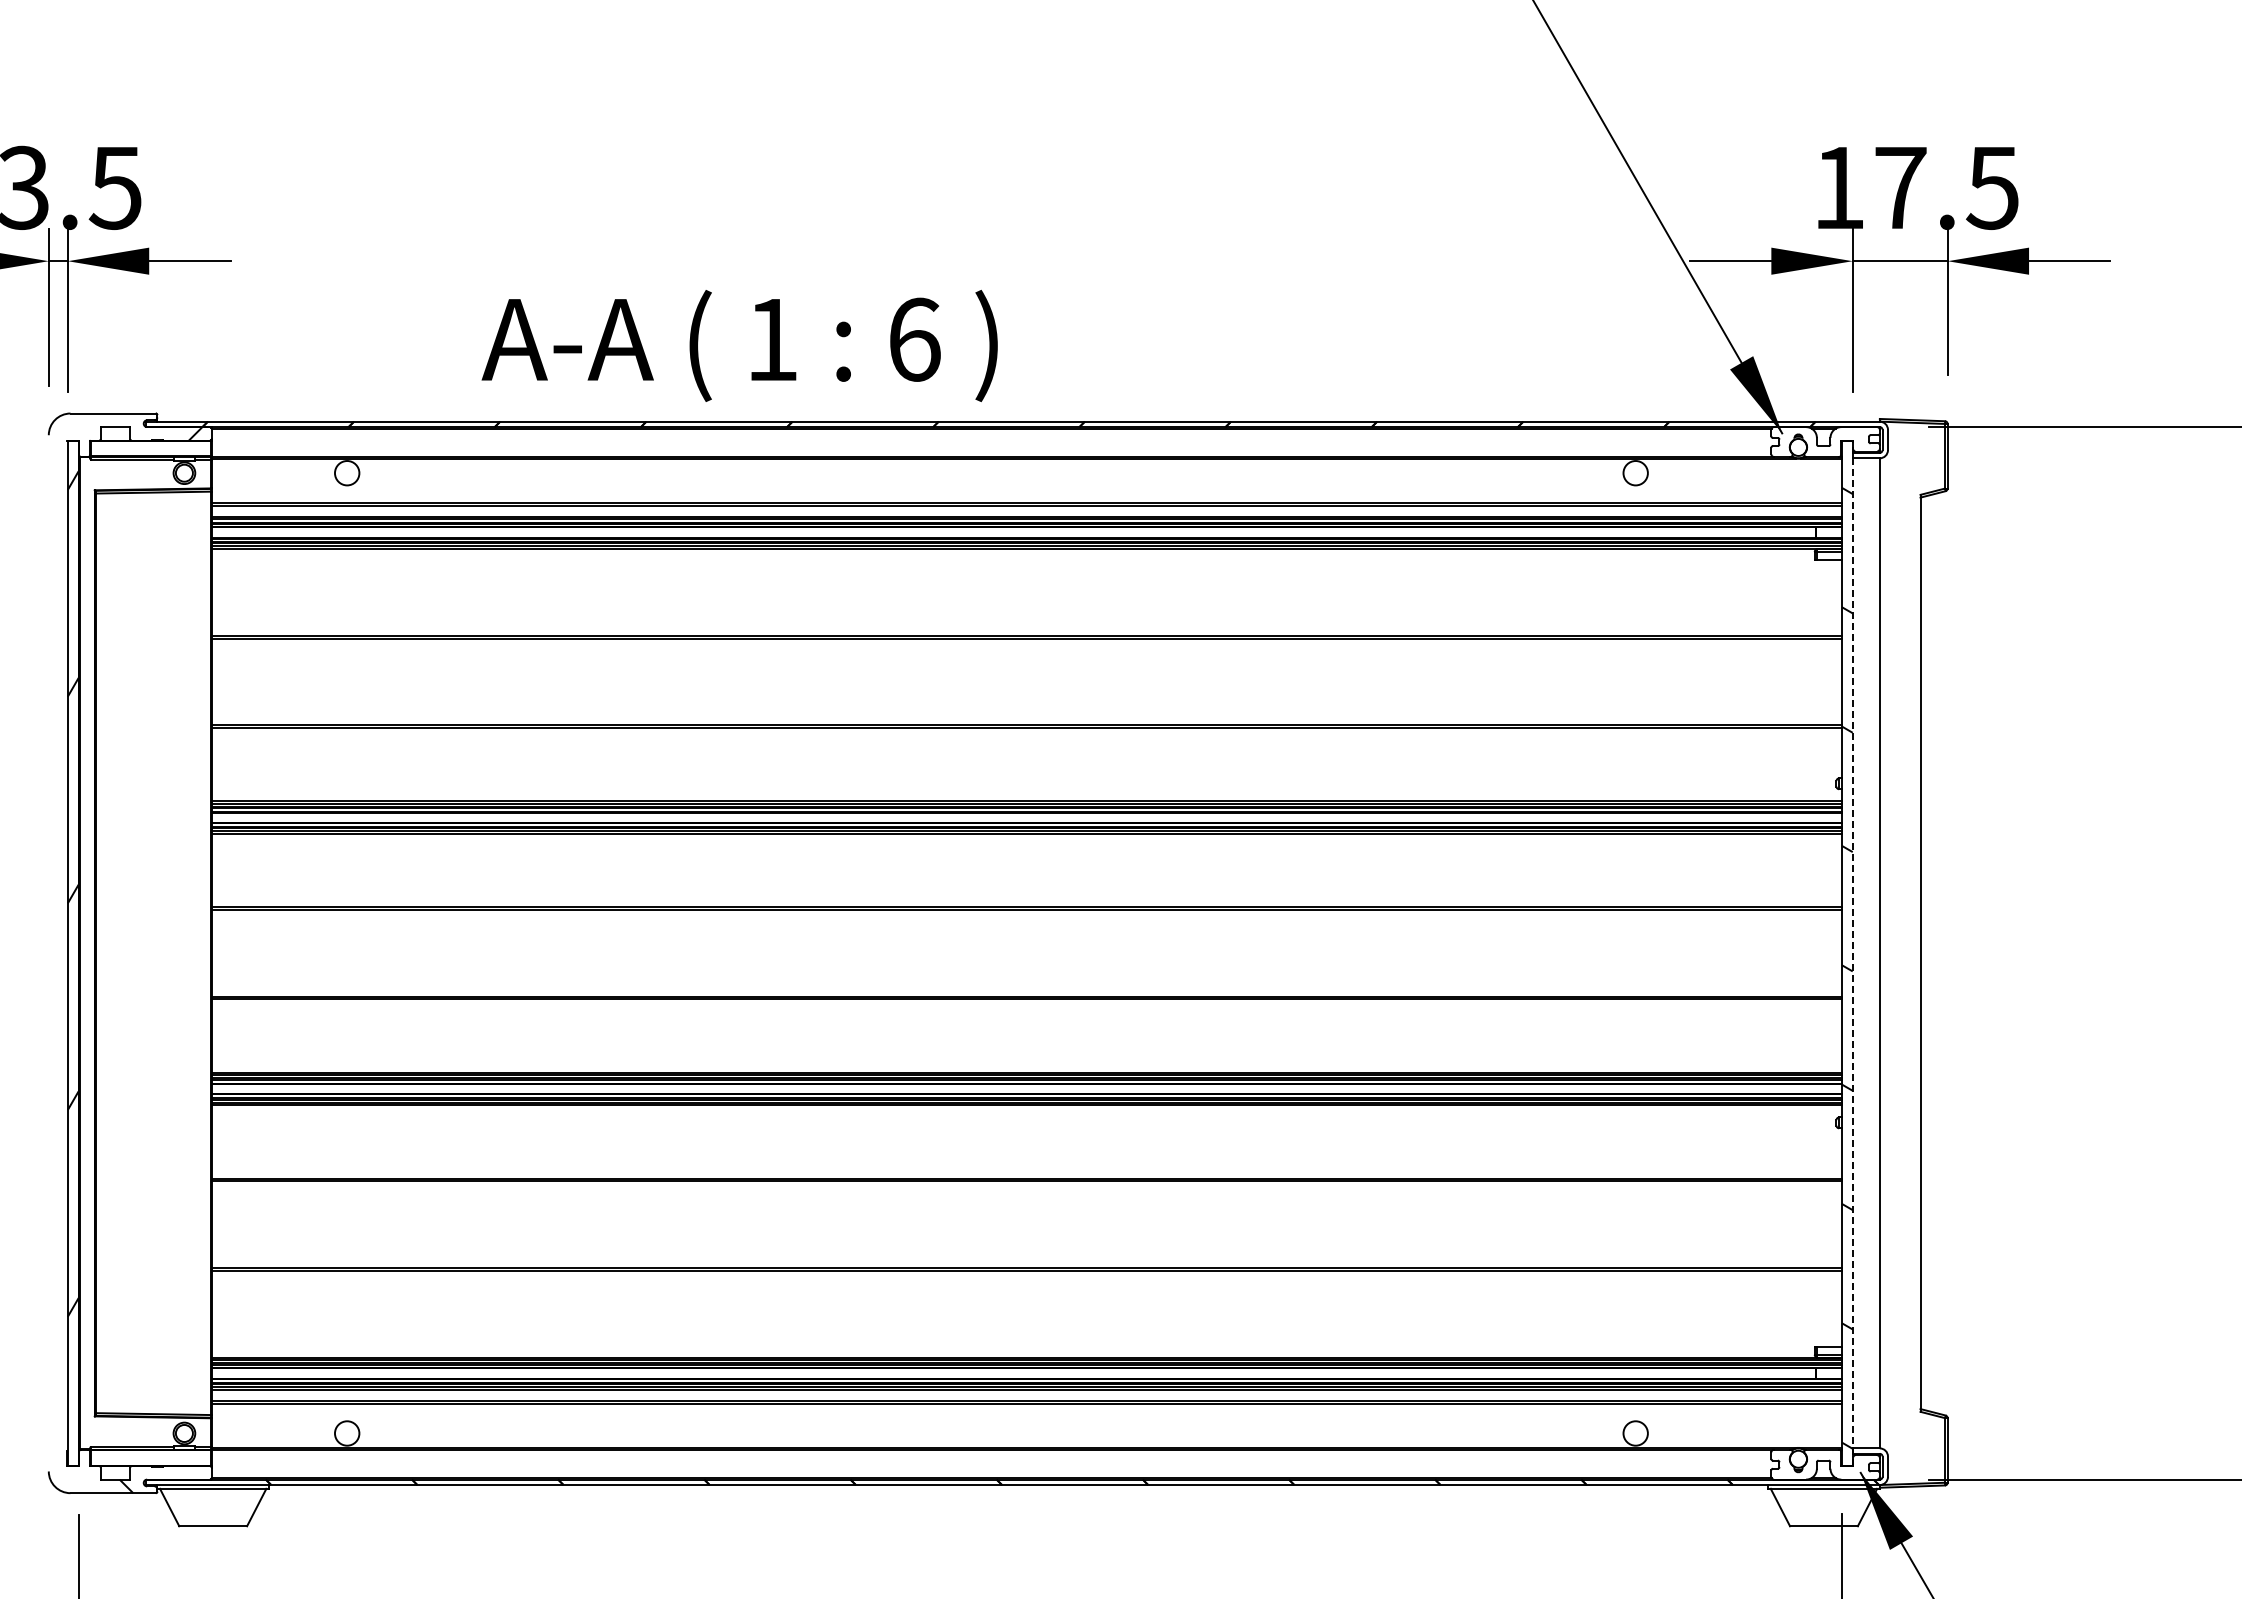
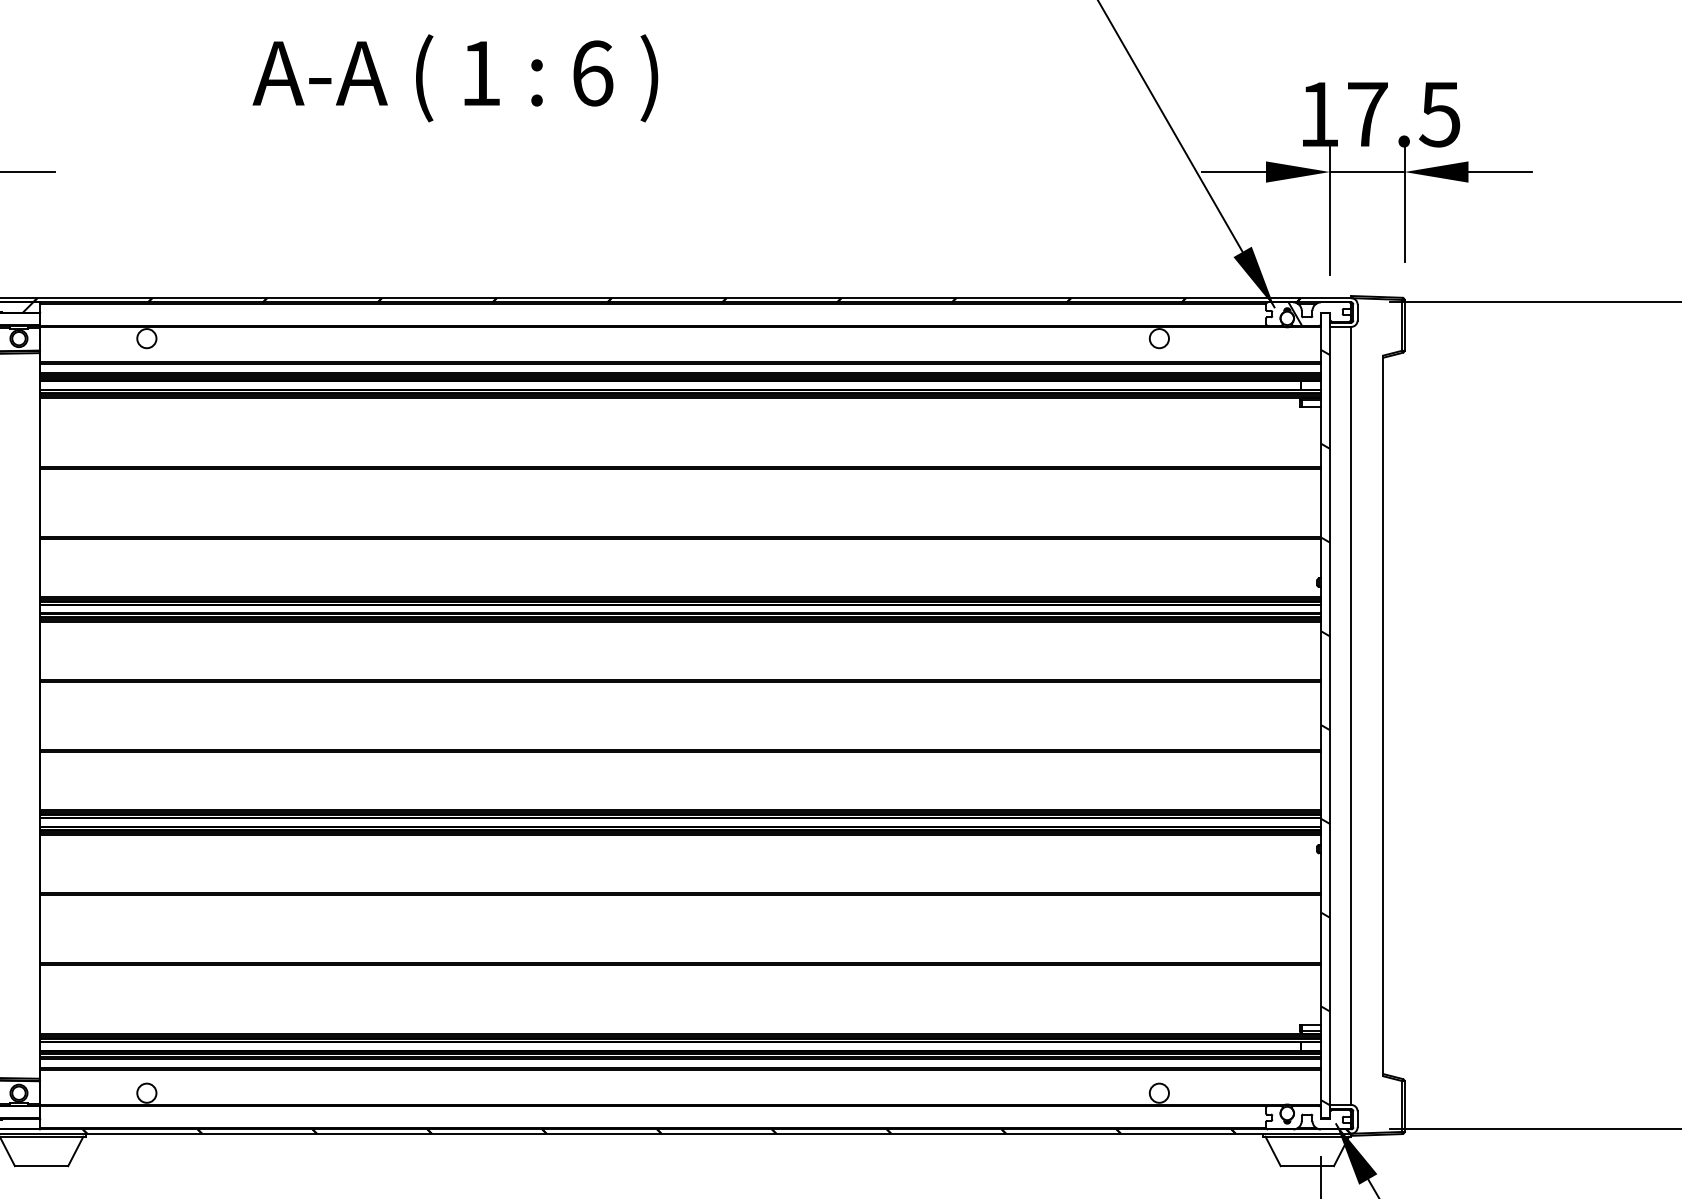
text: (739, 345) -> (455, 77), moved
hatch: (1808, 441) -> (1295, 313), added
line: (1852, 952) -> (1329, 715), dashed -> solid

